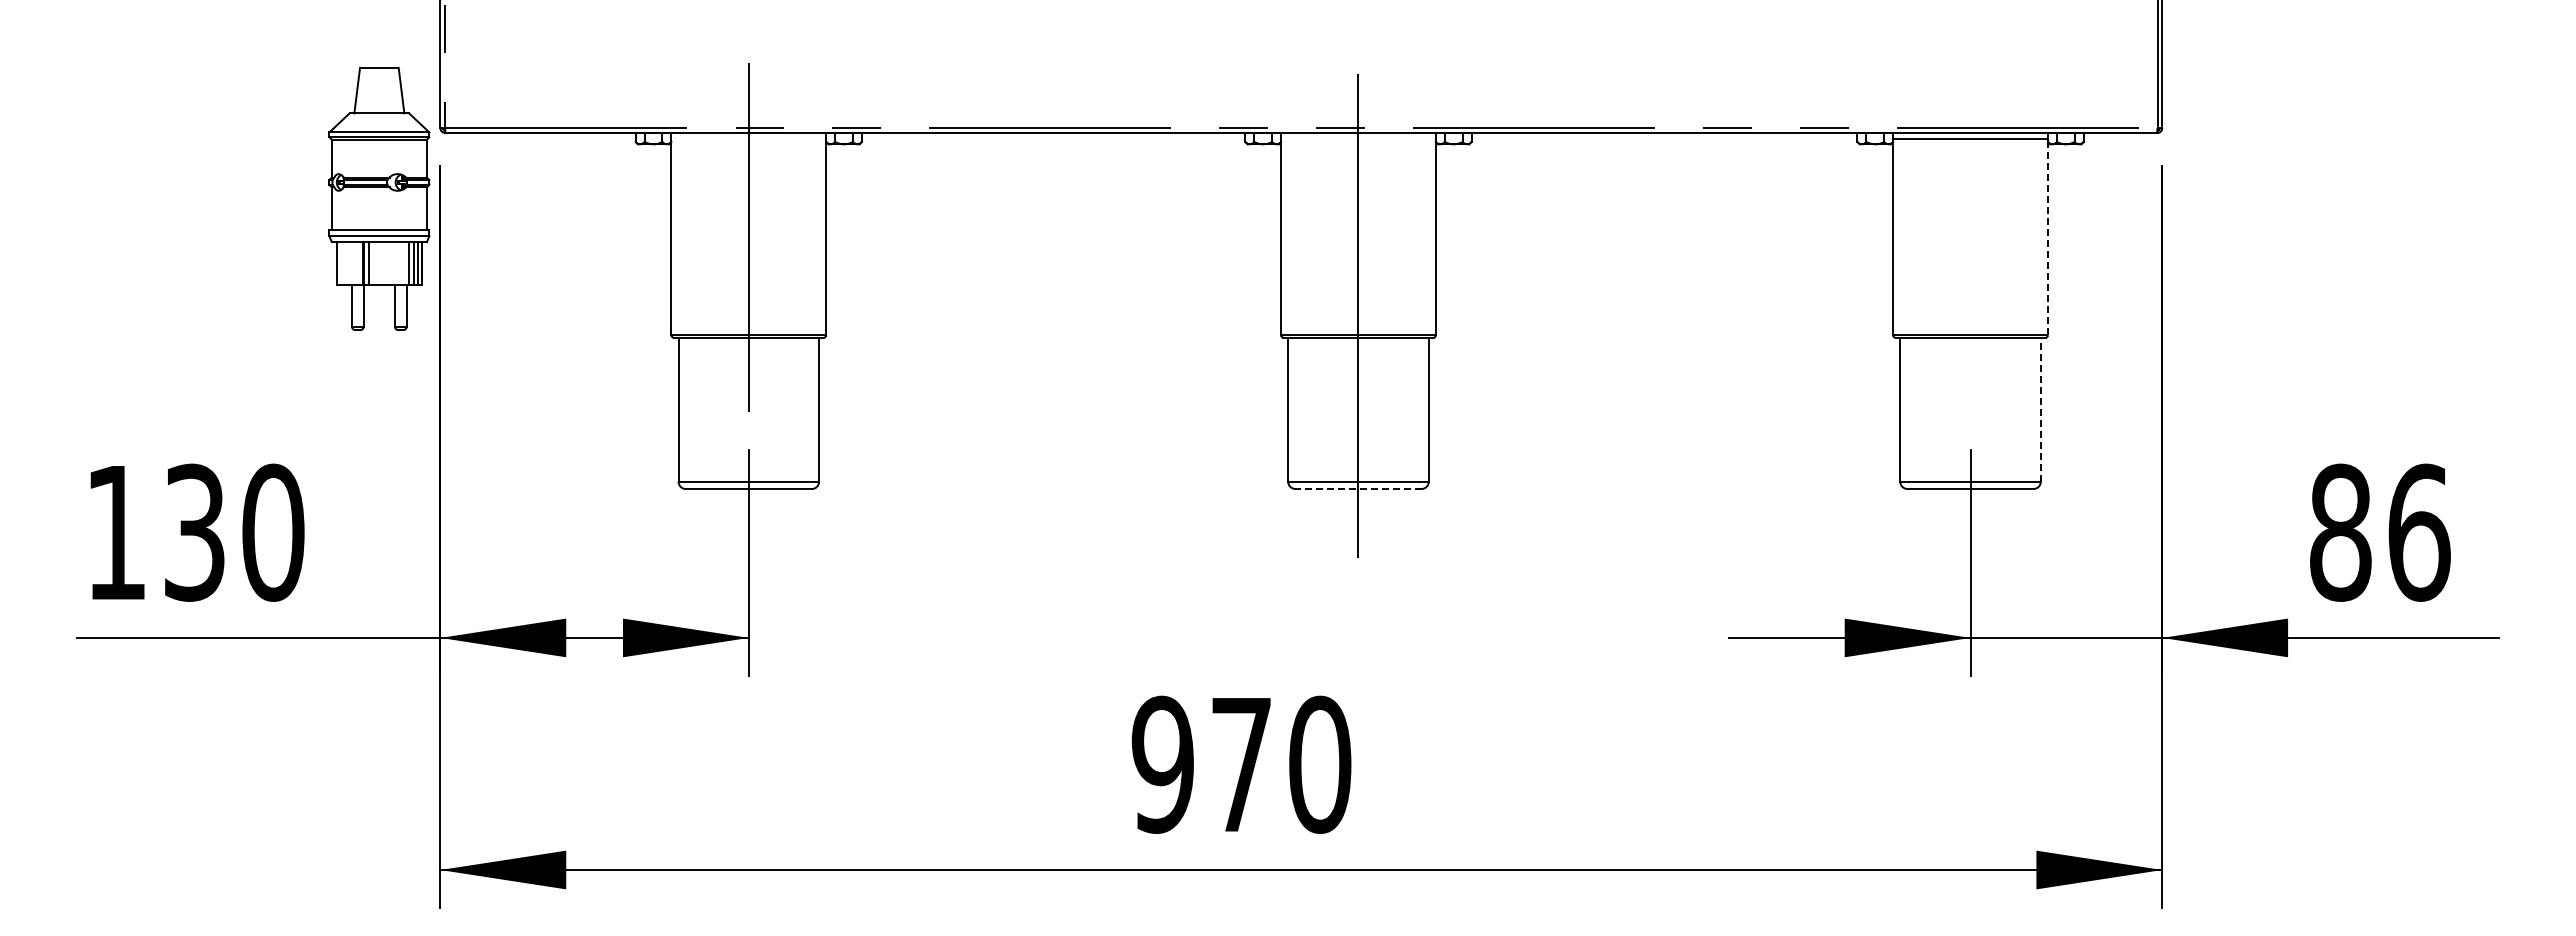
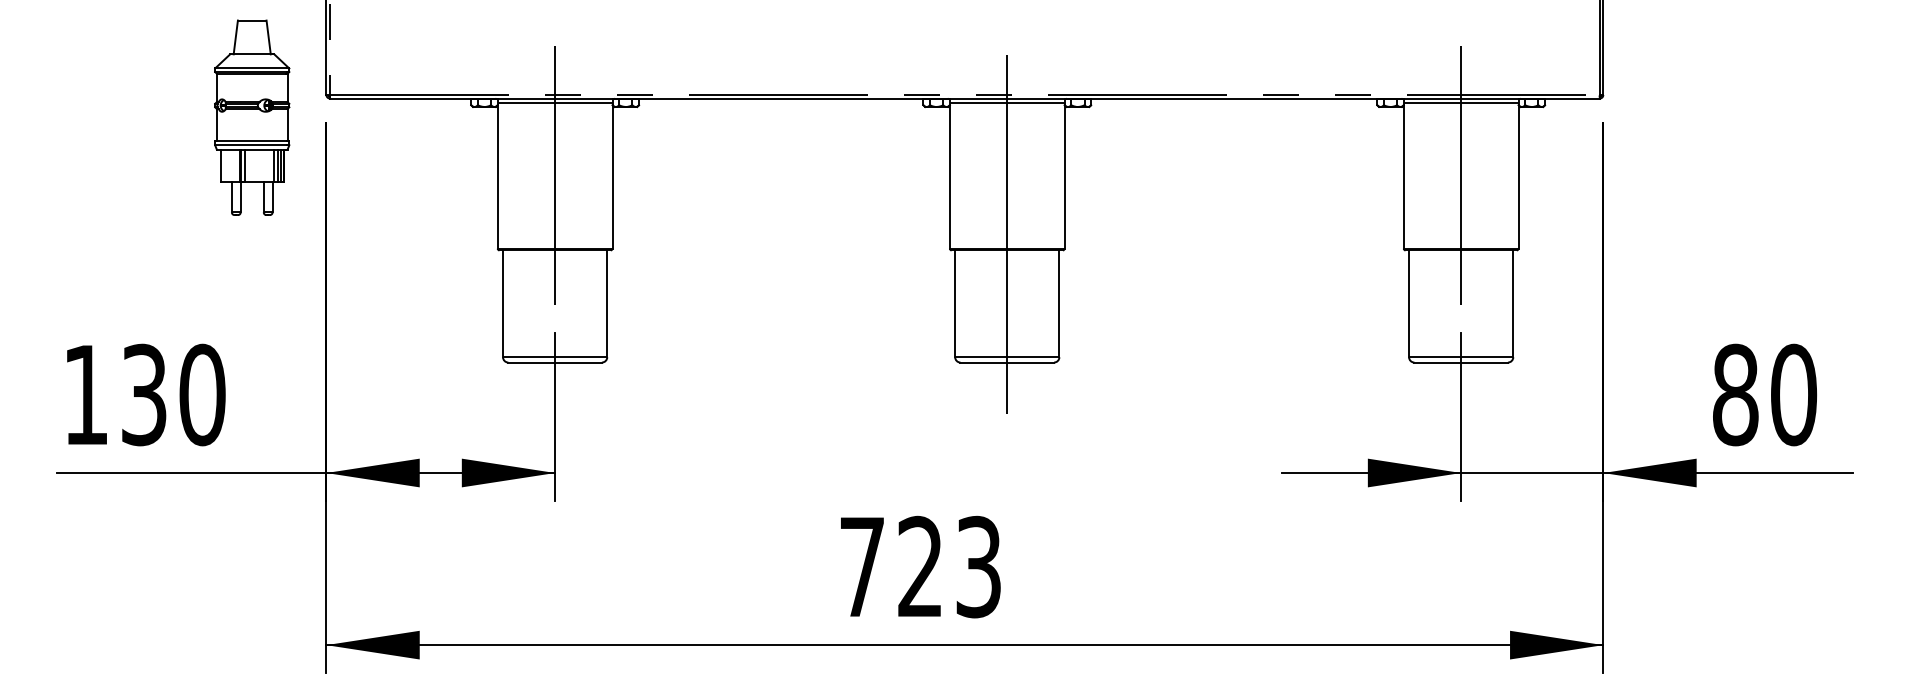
line: (748, 138) -> (554, 102), added
line: (1358, 138) -> (1007, 102), added
part: (379, 198) -> (252, 117), moved
line: (1970, 236) -> (1461, 175), added
line: (2047, 238) -> (1518, 176), dashed -> solid
line: (2040, 409) -> (1513, 303), dashed -> solid
line: (1357, 488) -> (1006, 362), dashed -> solid
text: (2419, 532) -> (1794, 394), 86 -> 80
text: (1241, 764) -> (920, 566), 970 -> 723

